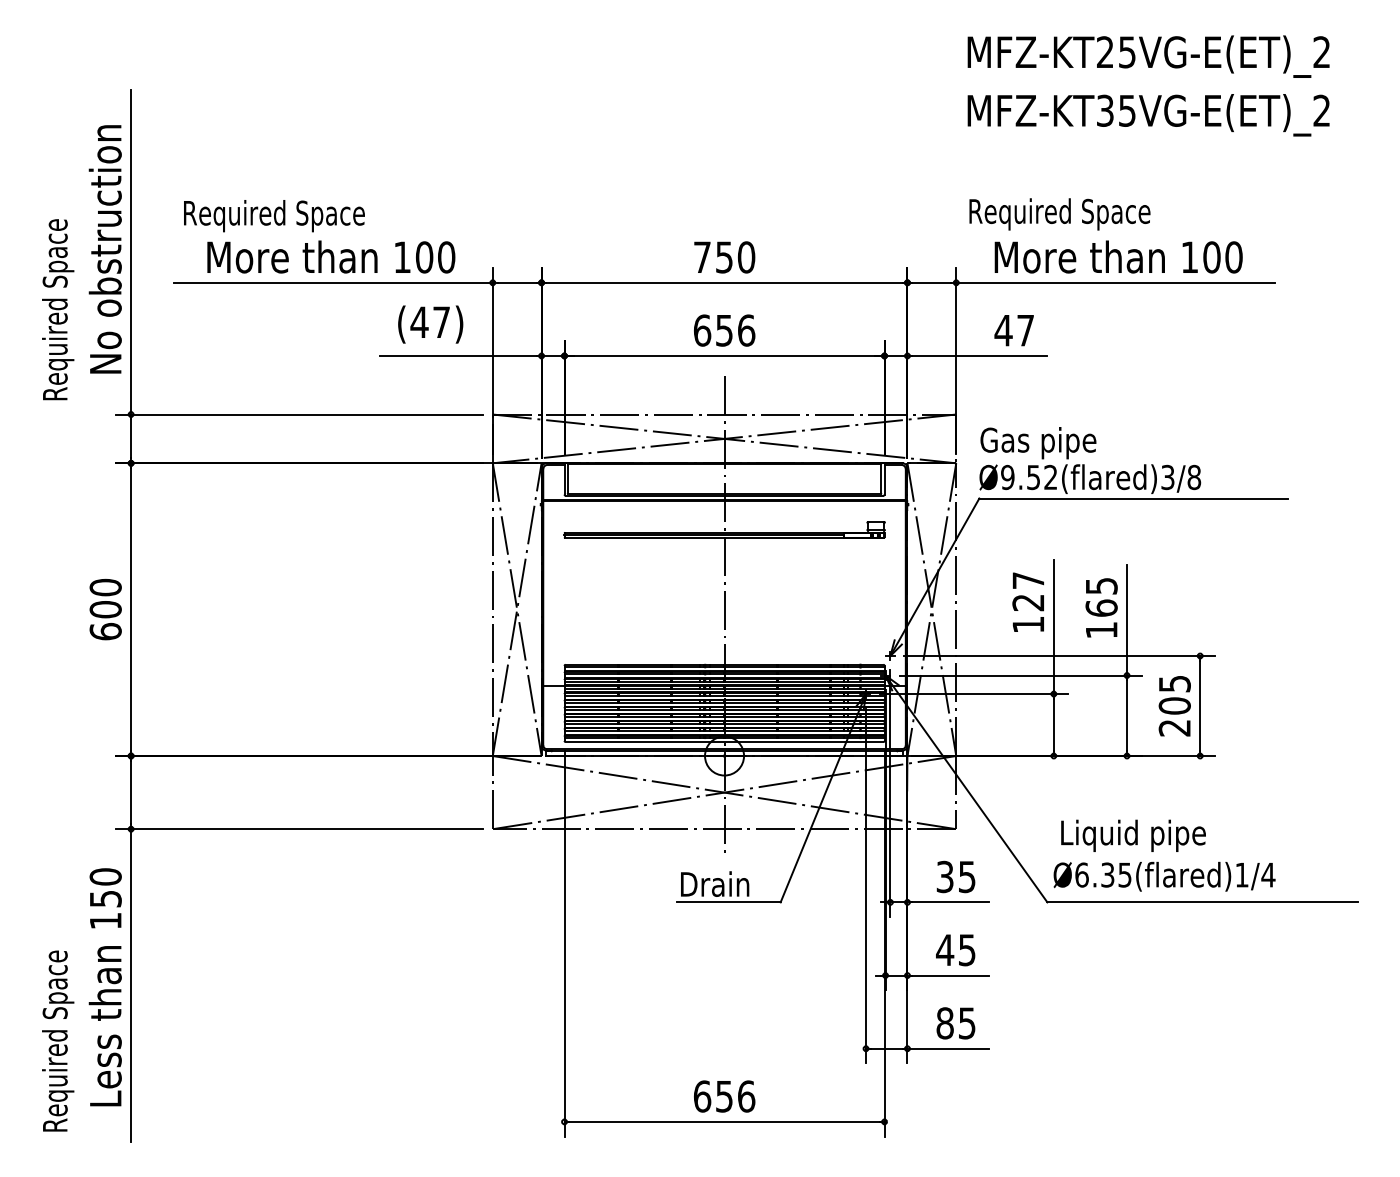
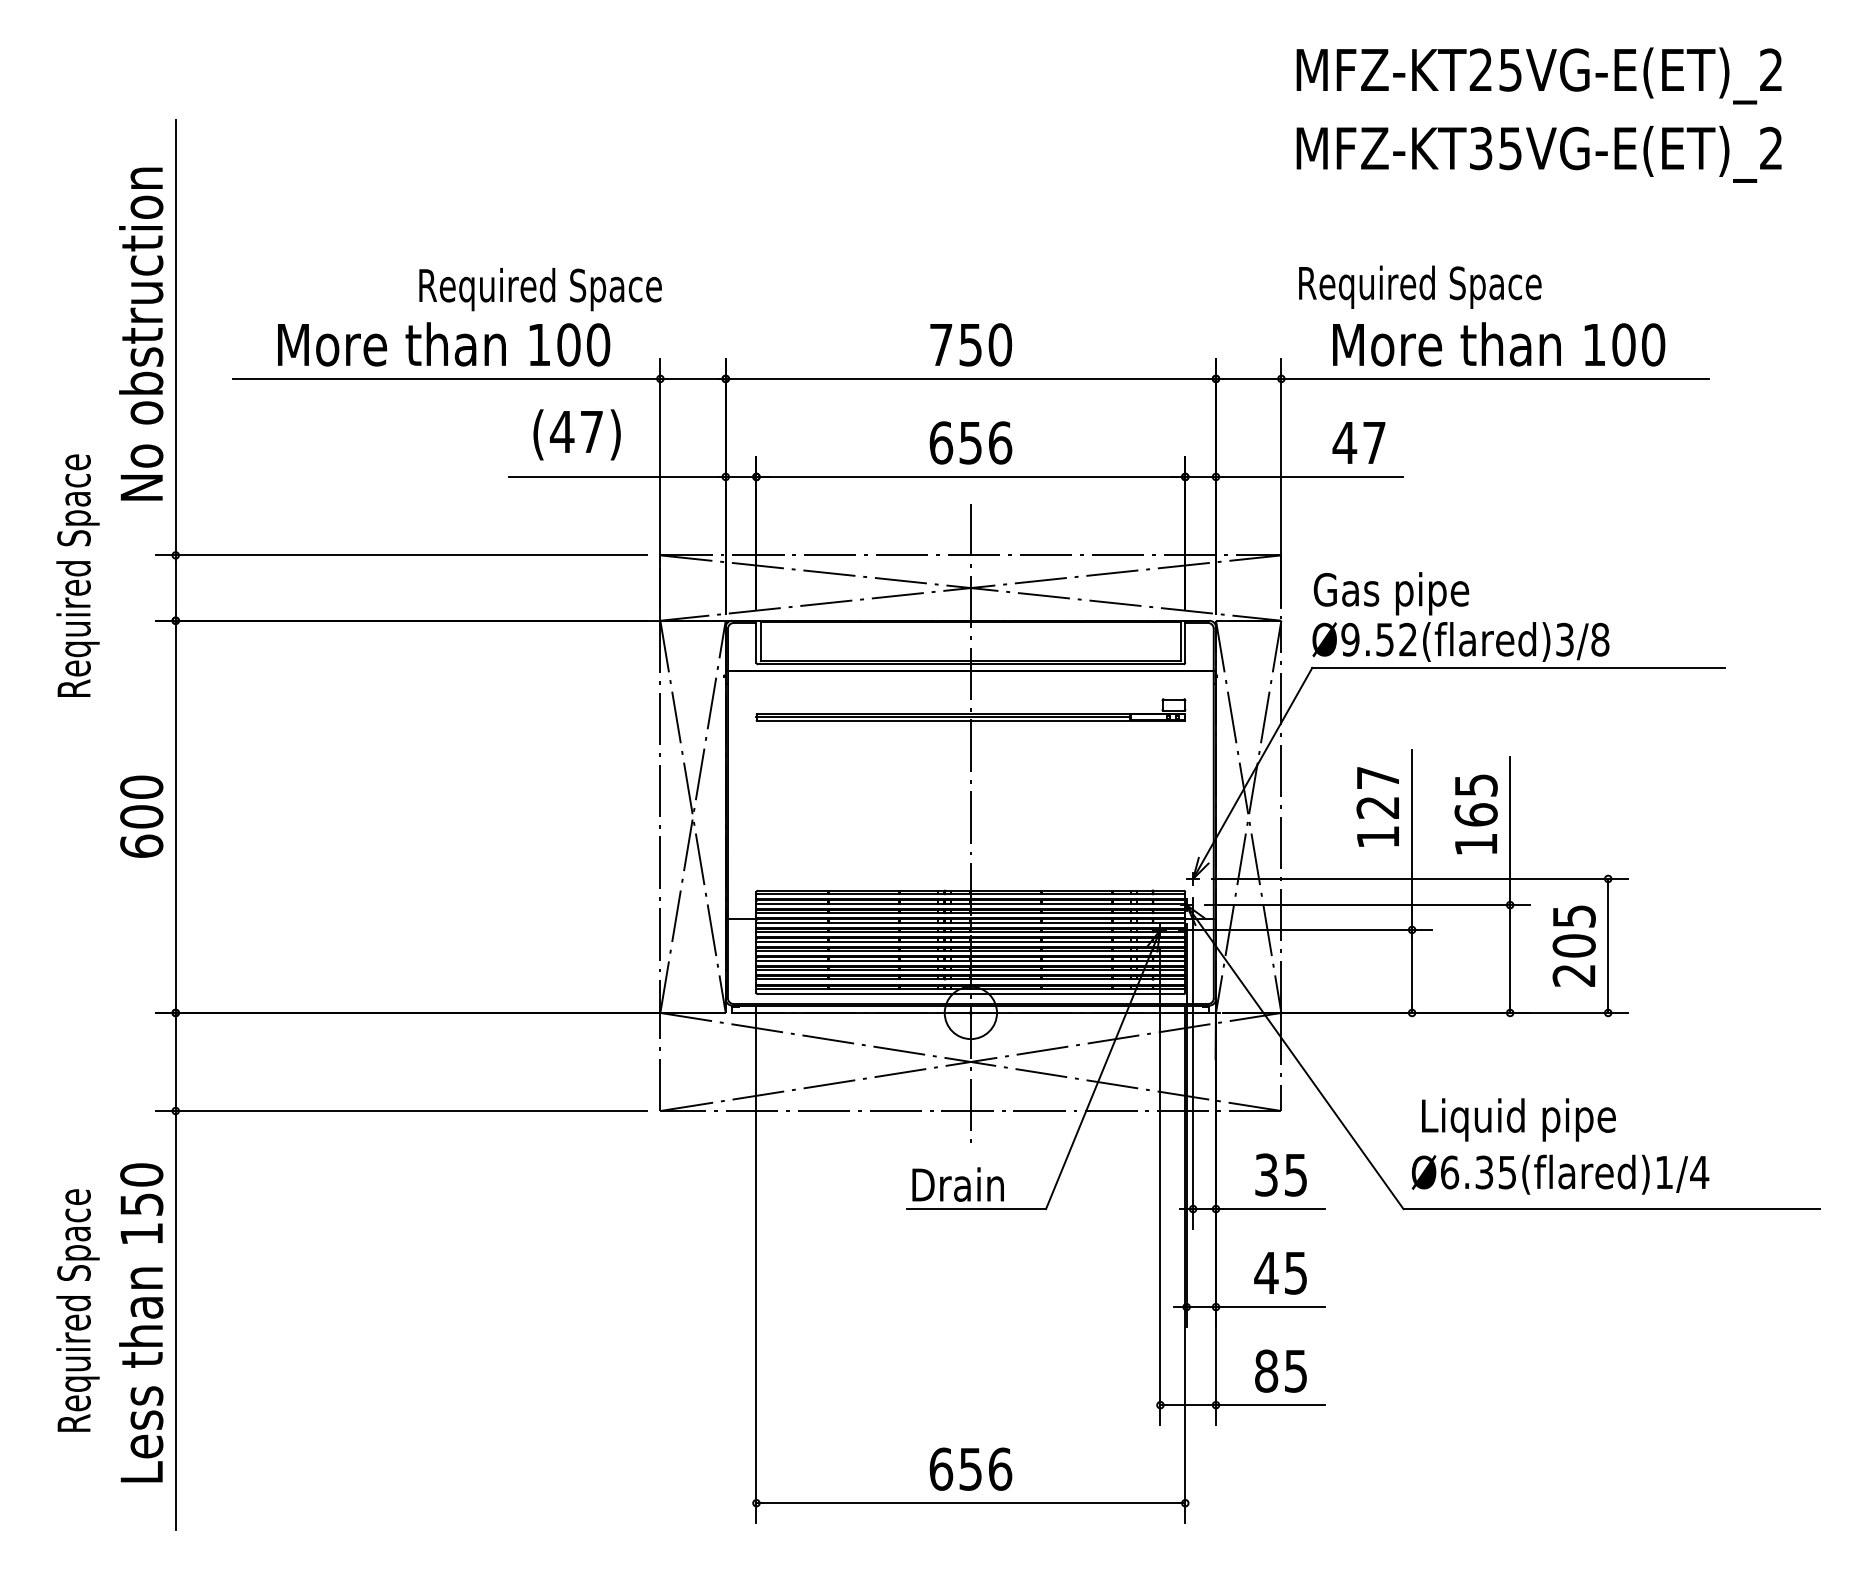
text: (274, 216) -> (540, 290), moved
text: (58, 309) -> (78, 575), moved
text: (58, 1040) -> (78, 1309), moved

